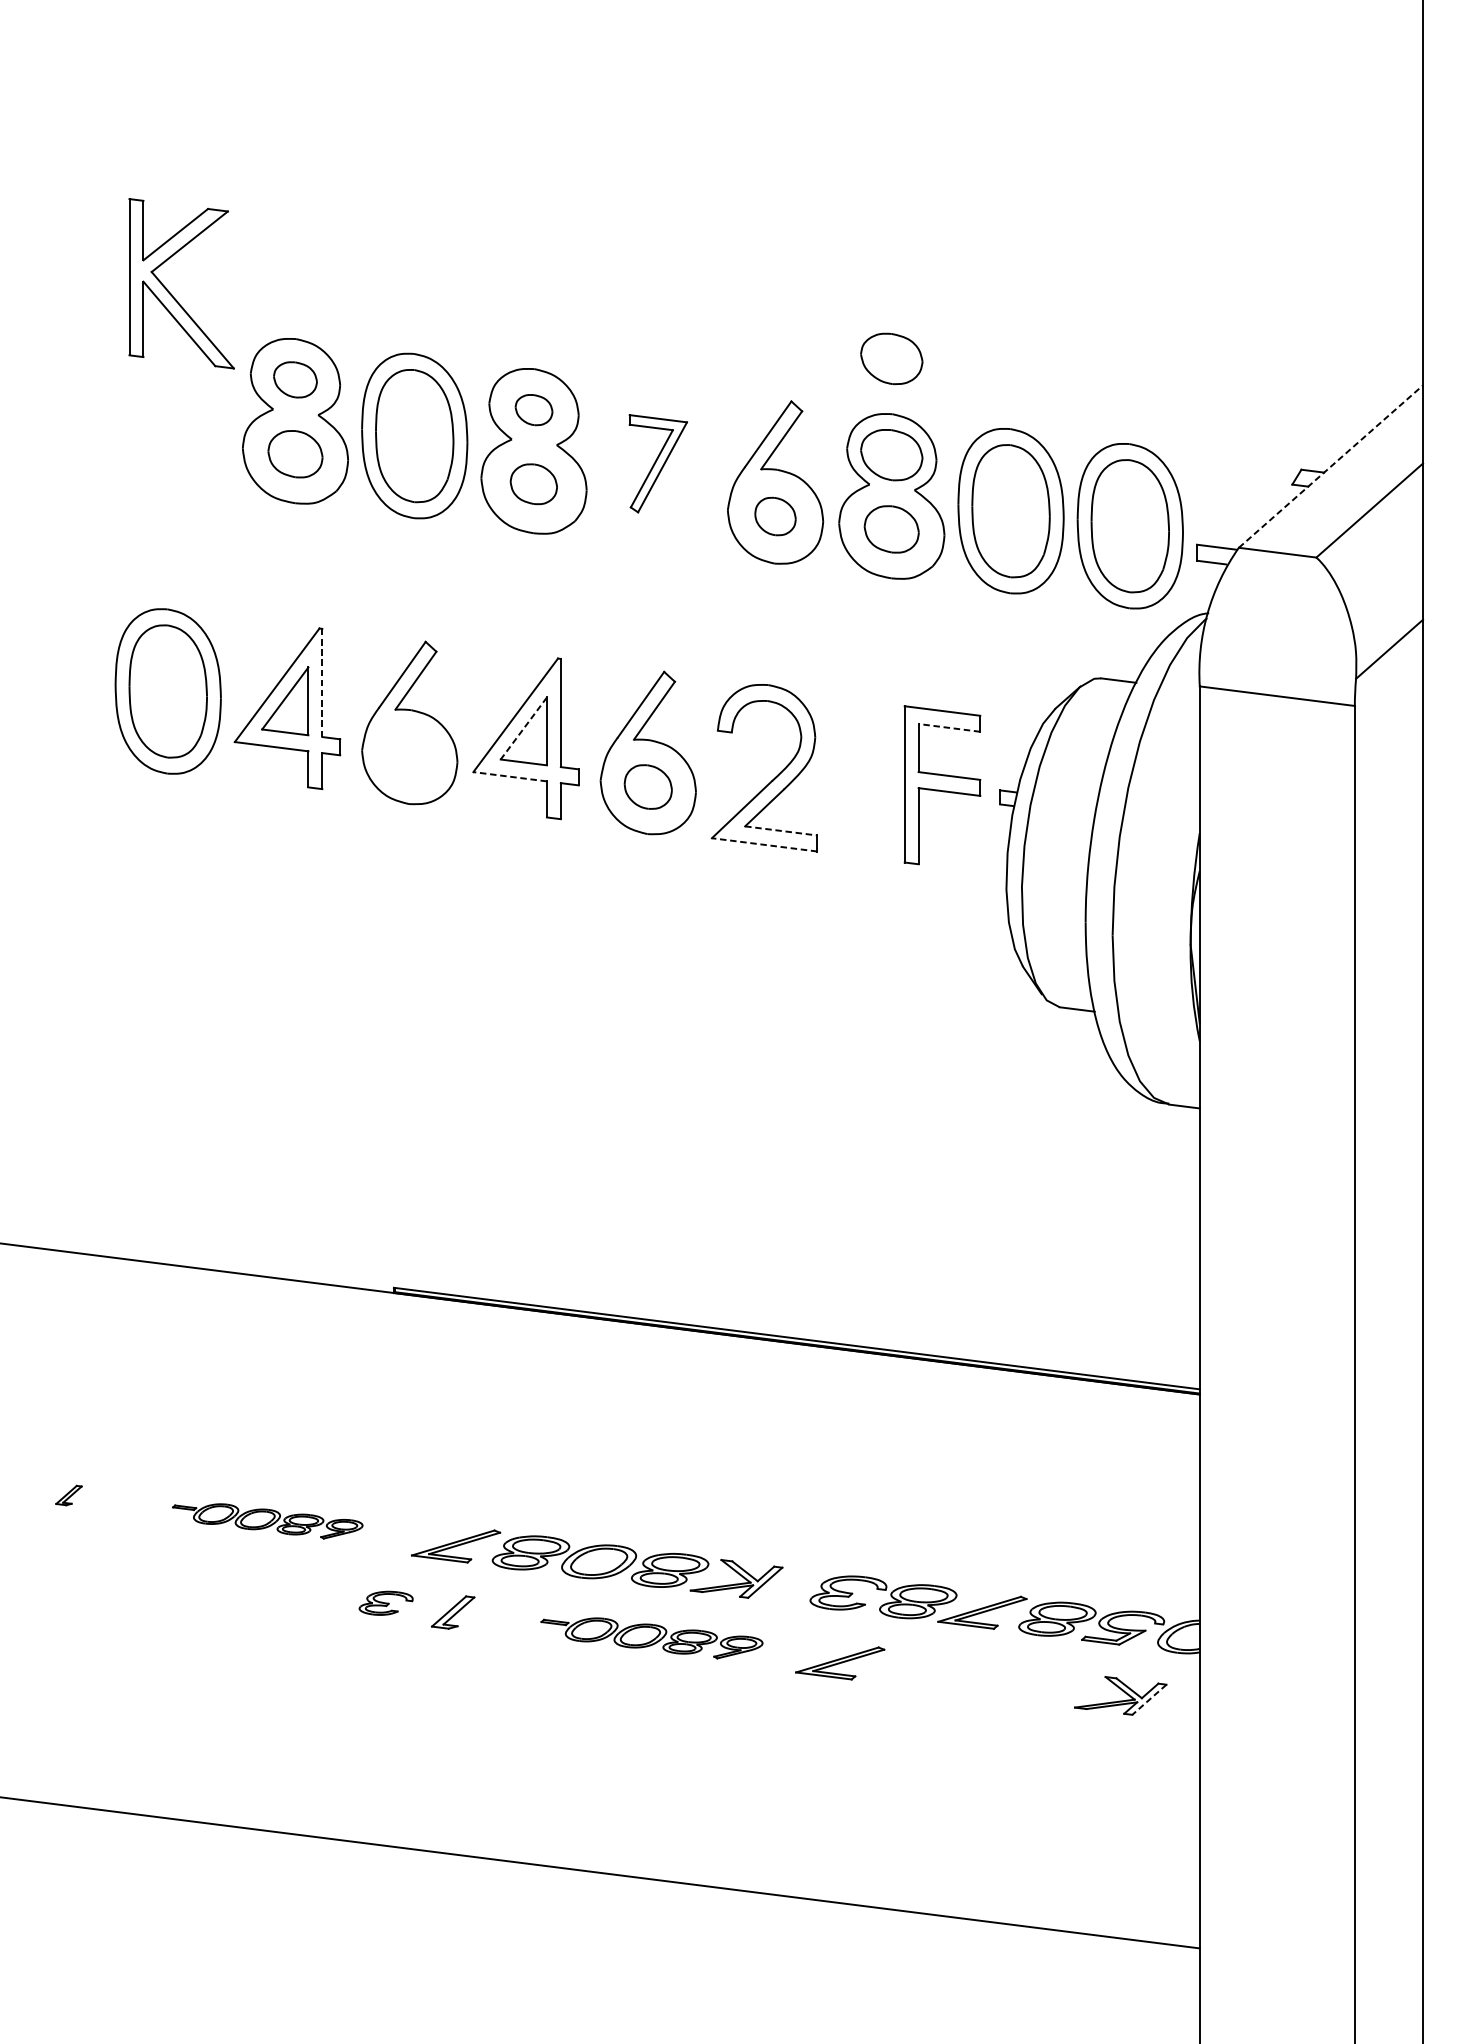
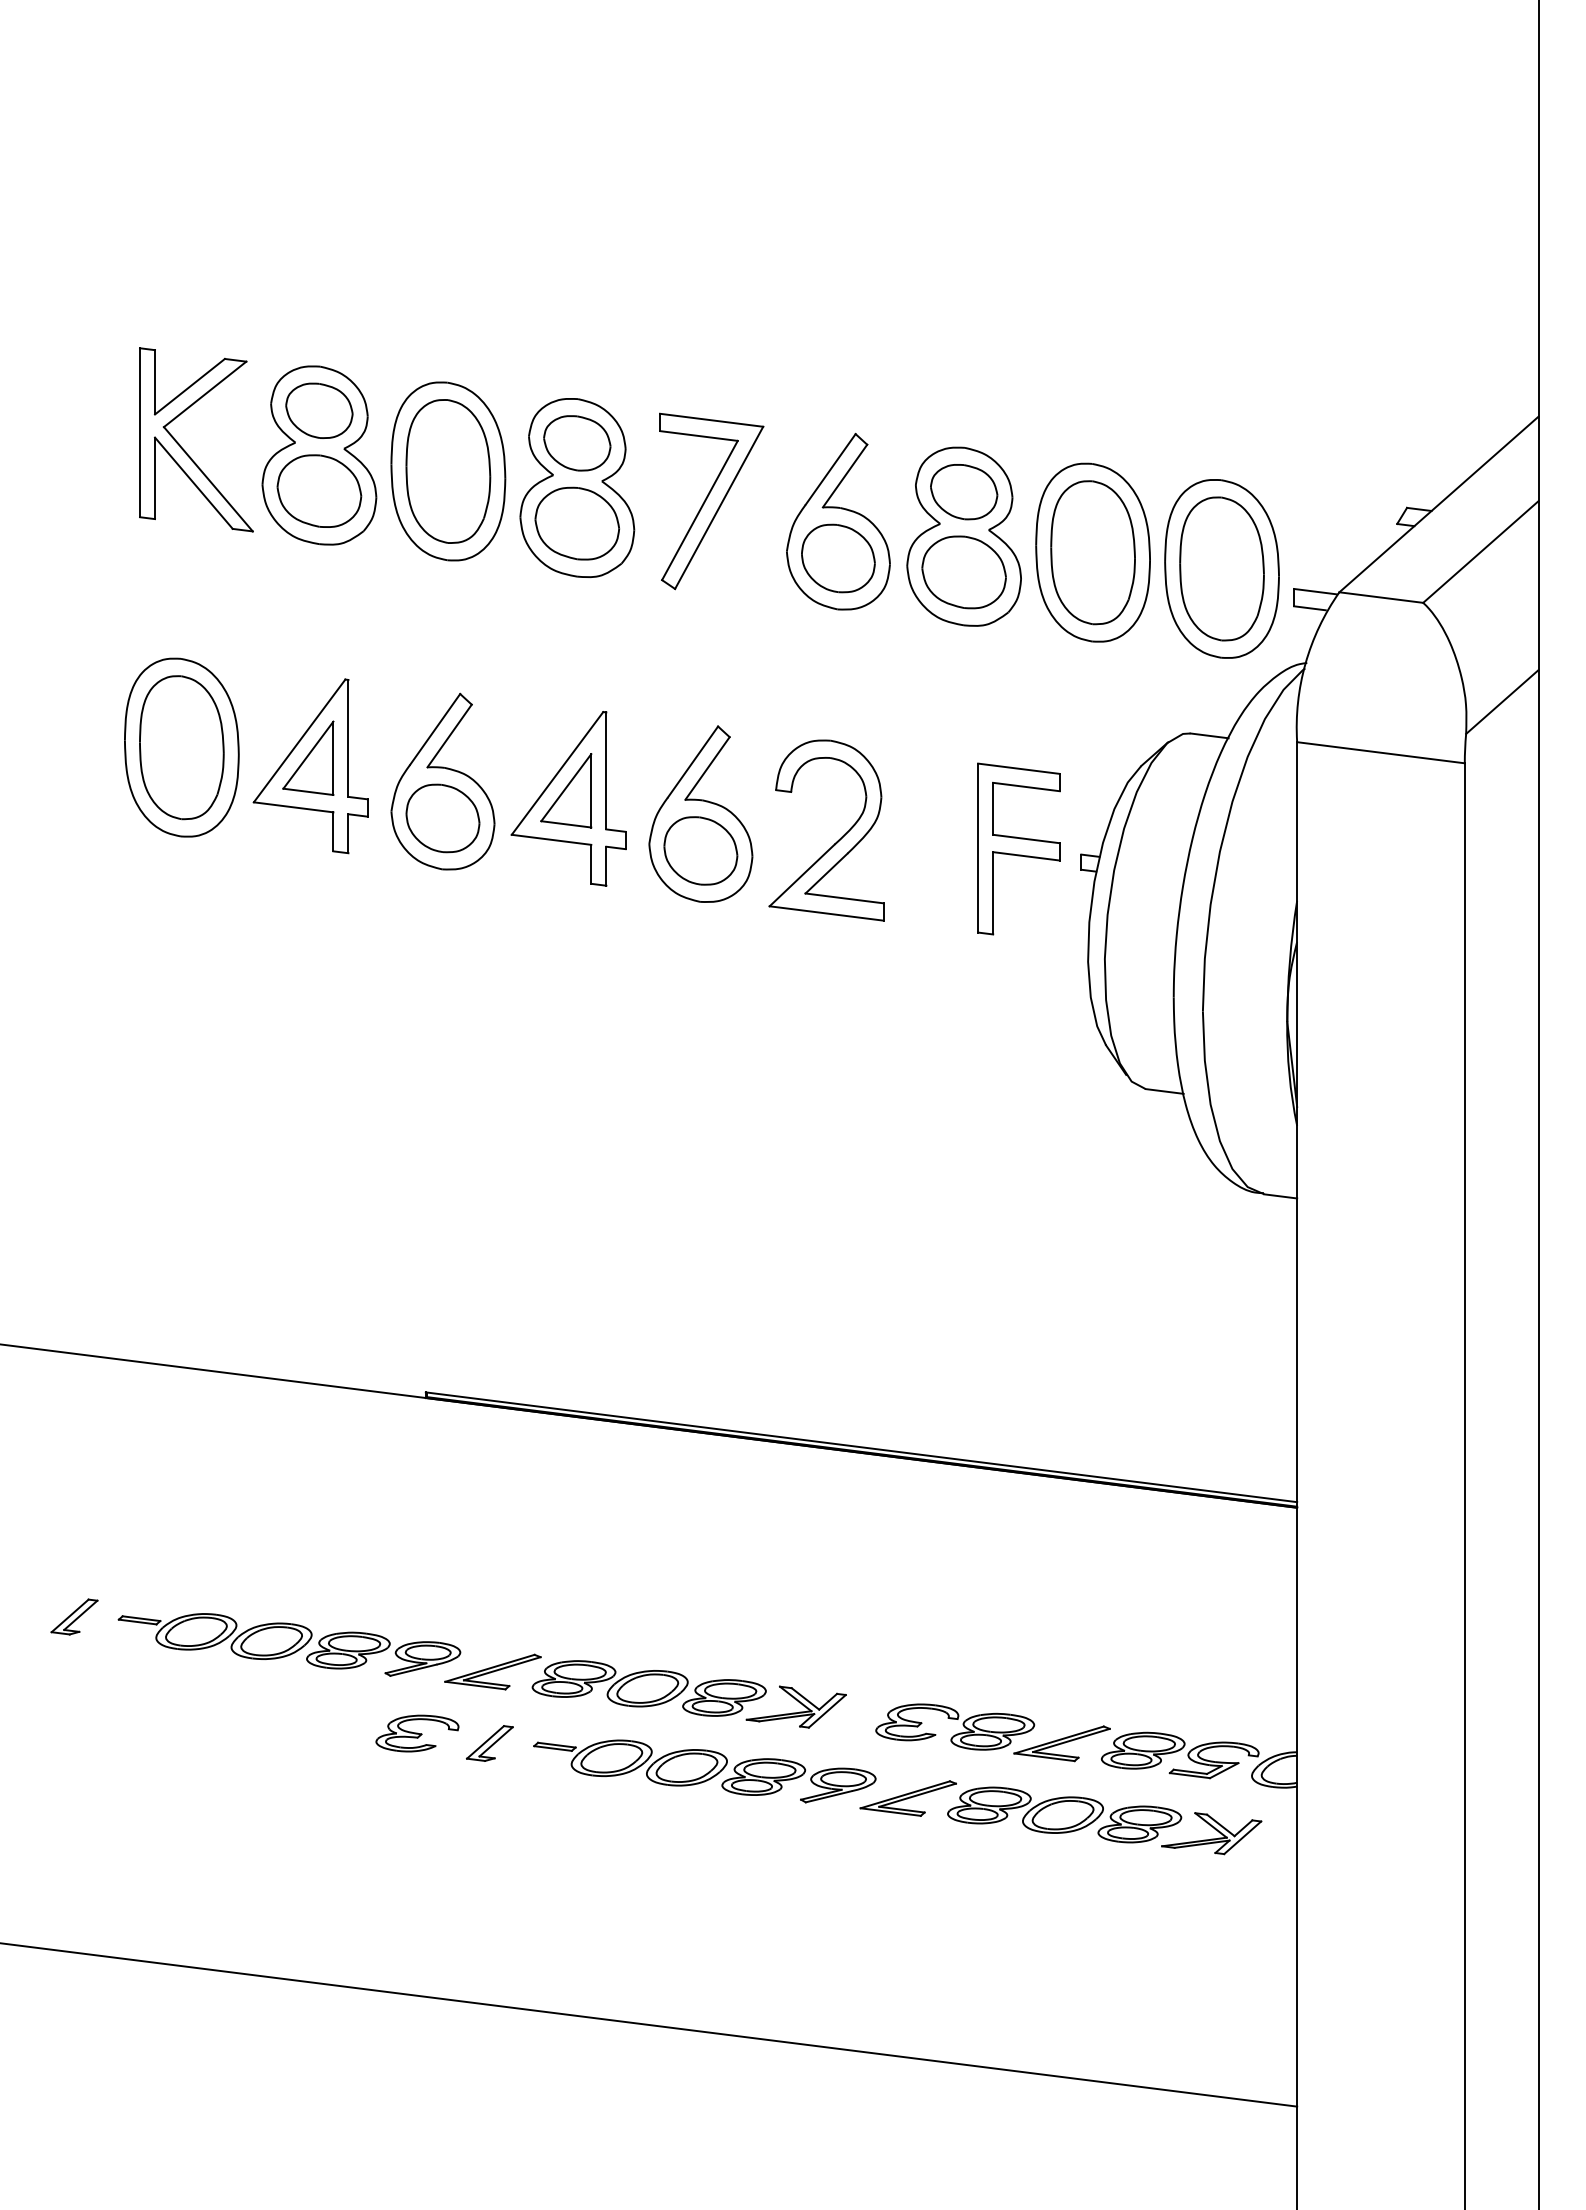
part: (171, 293) -> (185, 450), moved
part: (892, 359) -> (964, 388), removed
part: (295, 379) -> (319, 410), size x1.43
part: (534, 410) -> (577, 443), size x1.67
part: (295, 453) -> (319, 490), size x1.43
part: (658, 463) -> (711, 501), size x1.67
line: (1330, 466) -> (1438, 504), dashed -> solid
part: (533, 484) -> (576, 523), size x1.67
part: (775, 516) -> (838, 558), size x1.67
part: (891, 529) -> (963, 572), size x1.43
line: (322, 683) -> (348, 738), dashed -> solid
line: (524, 728) -> (566, 787), dashed -> solid
line: (949, 728) -> (1026, 787), dashed -> solid
part: (409, 757) -> (442, 818), added
line: (510, 776) -> (551, 839), dashed -> solid
part: (647, 786) -> (700, 850), size x1.43
line: (782, 831) -> (845, 898), dashed -> solid
line: (764, 844) -> (826, 913), dashed -> solid
part: (68, 1495) -> (74, 1616), size x1.67
part: (267, 1520) -> (289, 1644), size x1.67
part: (386, 1603) -> (417, 1733), size x1.43
part: (651, 1638) -> (704, 1771), size x1.43
part: (984, 1678) -> (1064, 1814), added
line: (1149, 1699) -> (1242, 1837), dashed -> solid

